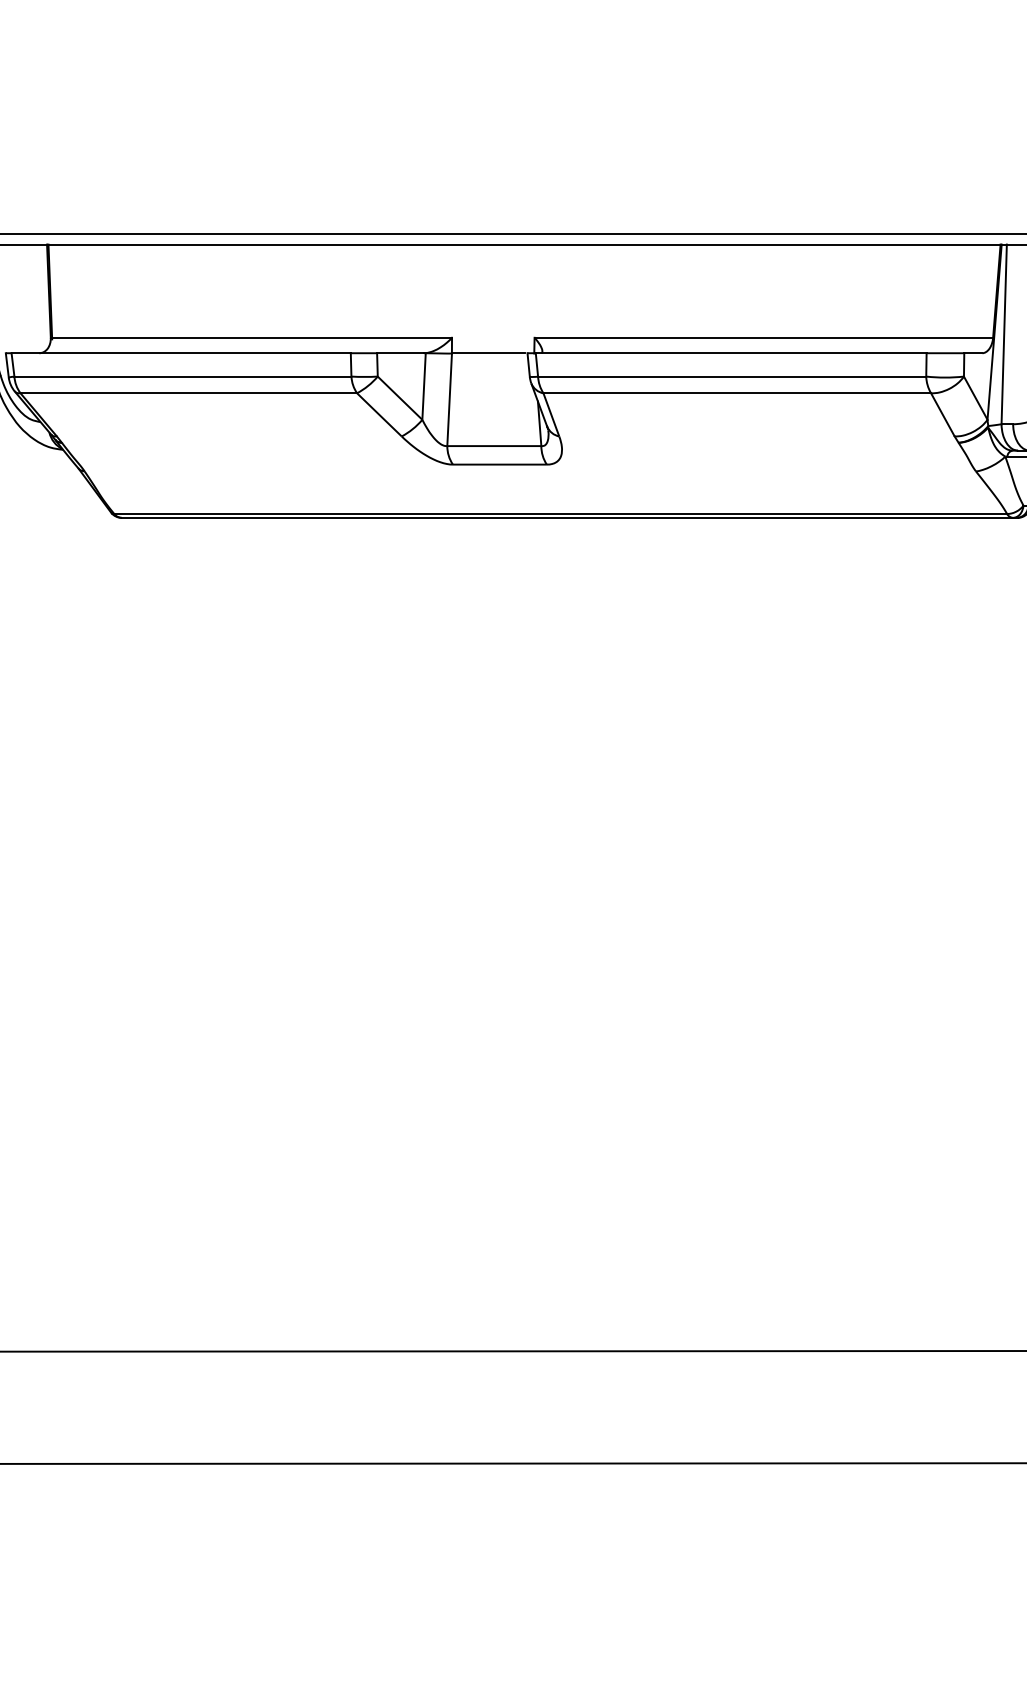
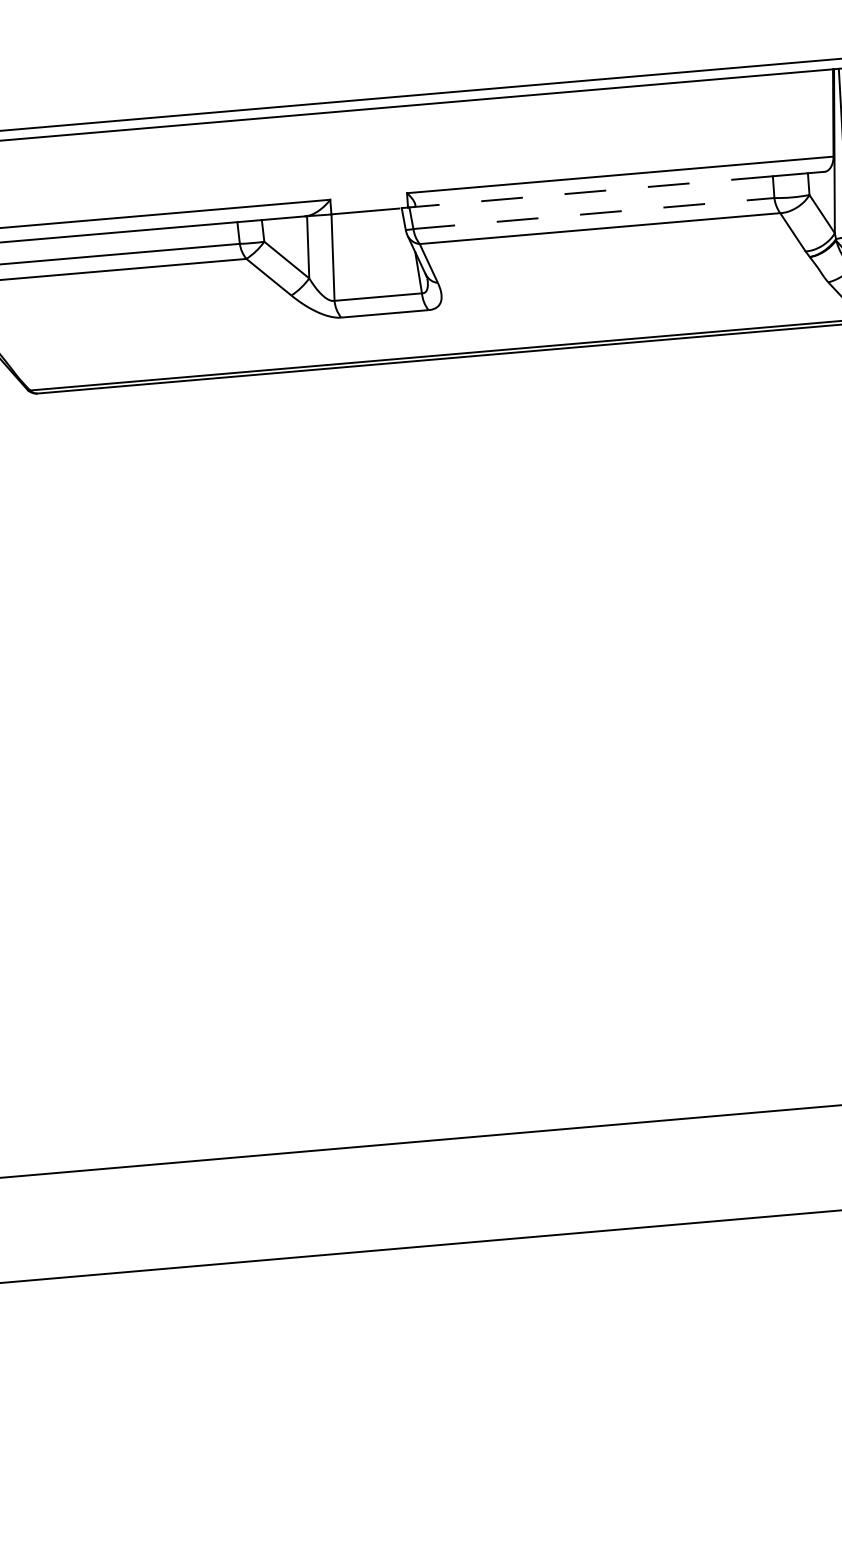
line: (730, 353) -> (590, 192), solid -> dashed
line: (732, 376) -> (594, 213), solid -> dashed

